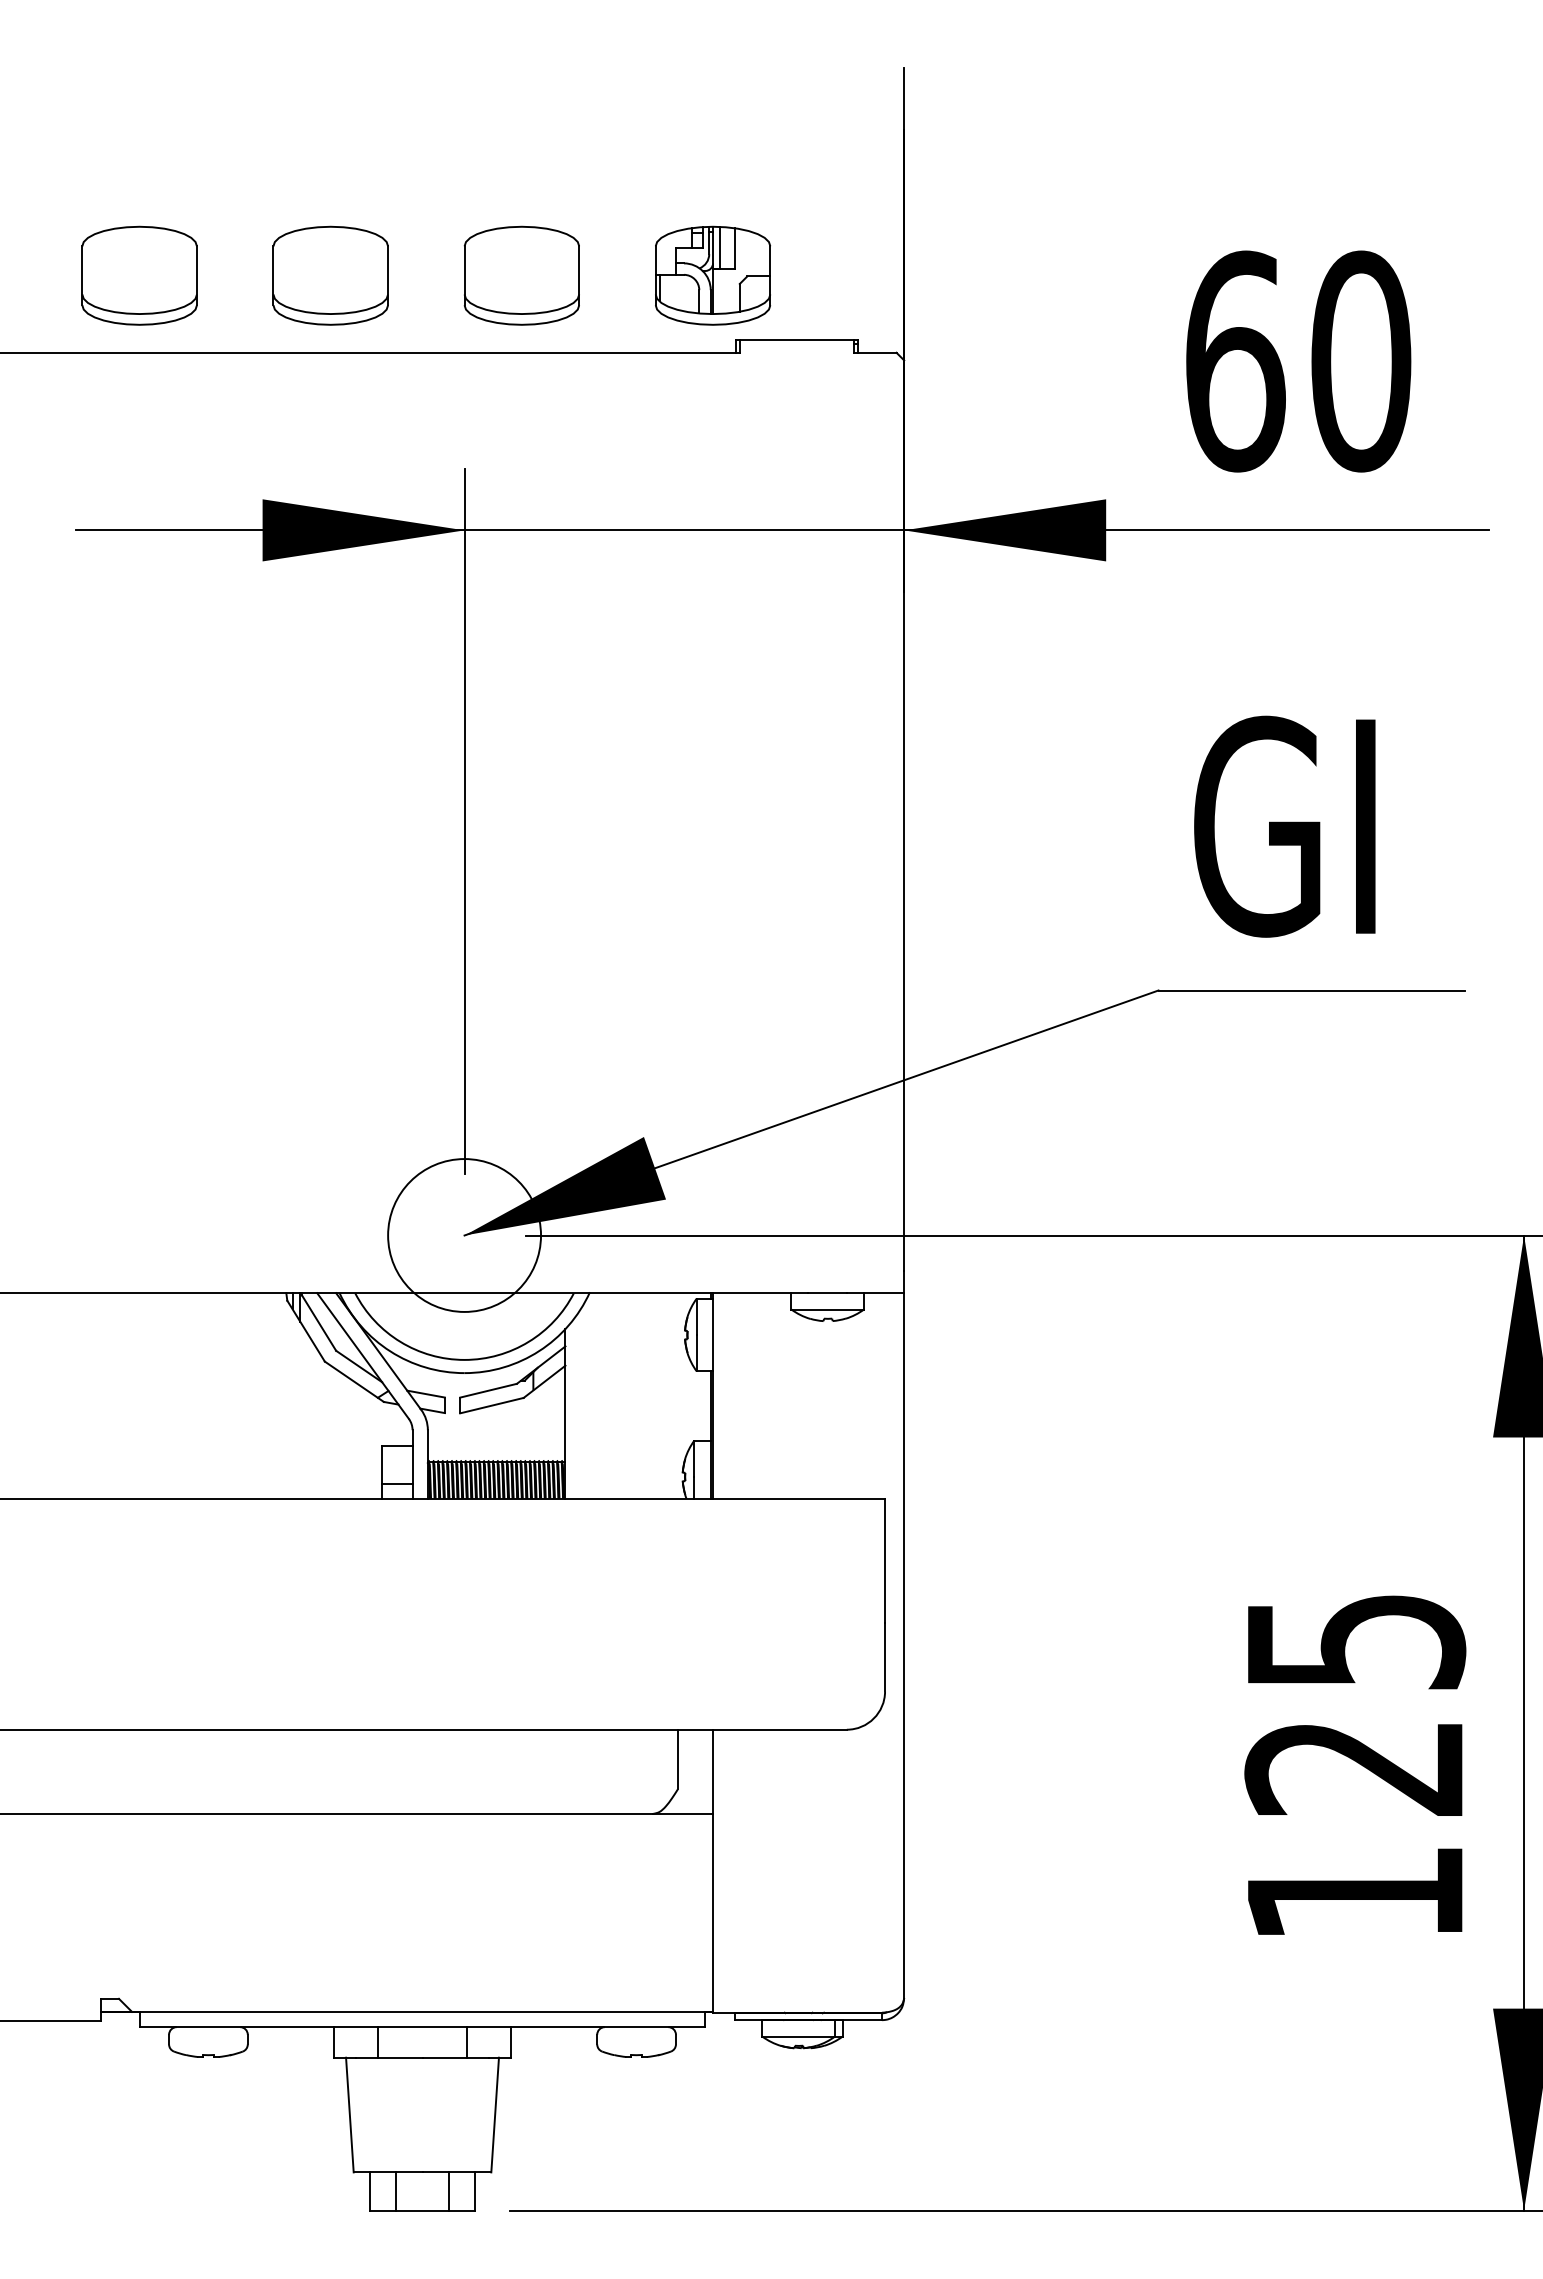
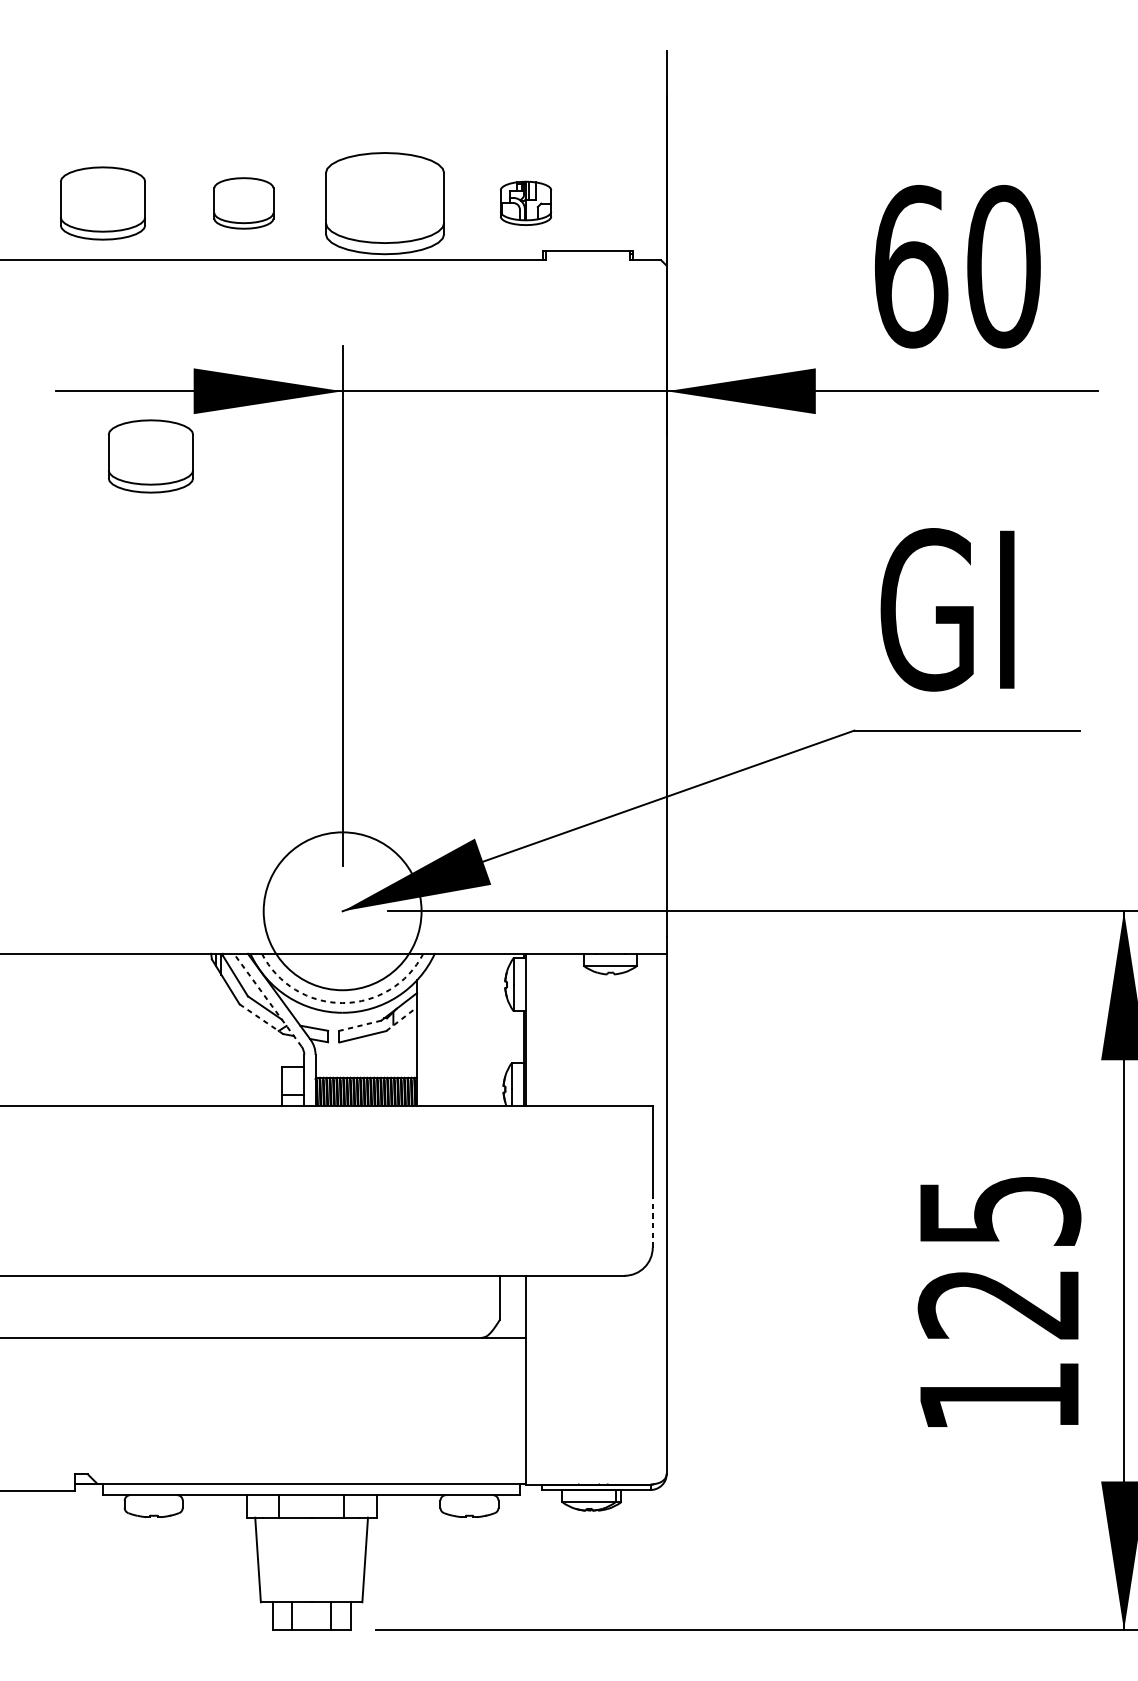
part: (330, 275) -> (243, 203), size x0.7
part: (521, 275) -> (384, 203), size x1.4
part: (713, 275) -> (526, 203), size x0.6
part: (204, 618) -> (150, 456), added
circle: (464, 1235) -> (342, 911), size x1.4
line: (363, 1356) -> (268, 1000), solid -> dashed
arc: (464, 1359) -> (342, 1002), solid -> dashed
line: (354, 1381) -> (261, 1018), solid -> dashed
line: (544, 1381) -> (401, 1018), solid -> dashed
line: (488, 1390) -> (360, 1025), solid -> dashed
line: (885, 1656) -> (653, 1221), solid -> dashed

